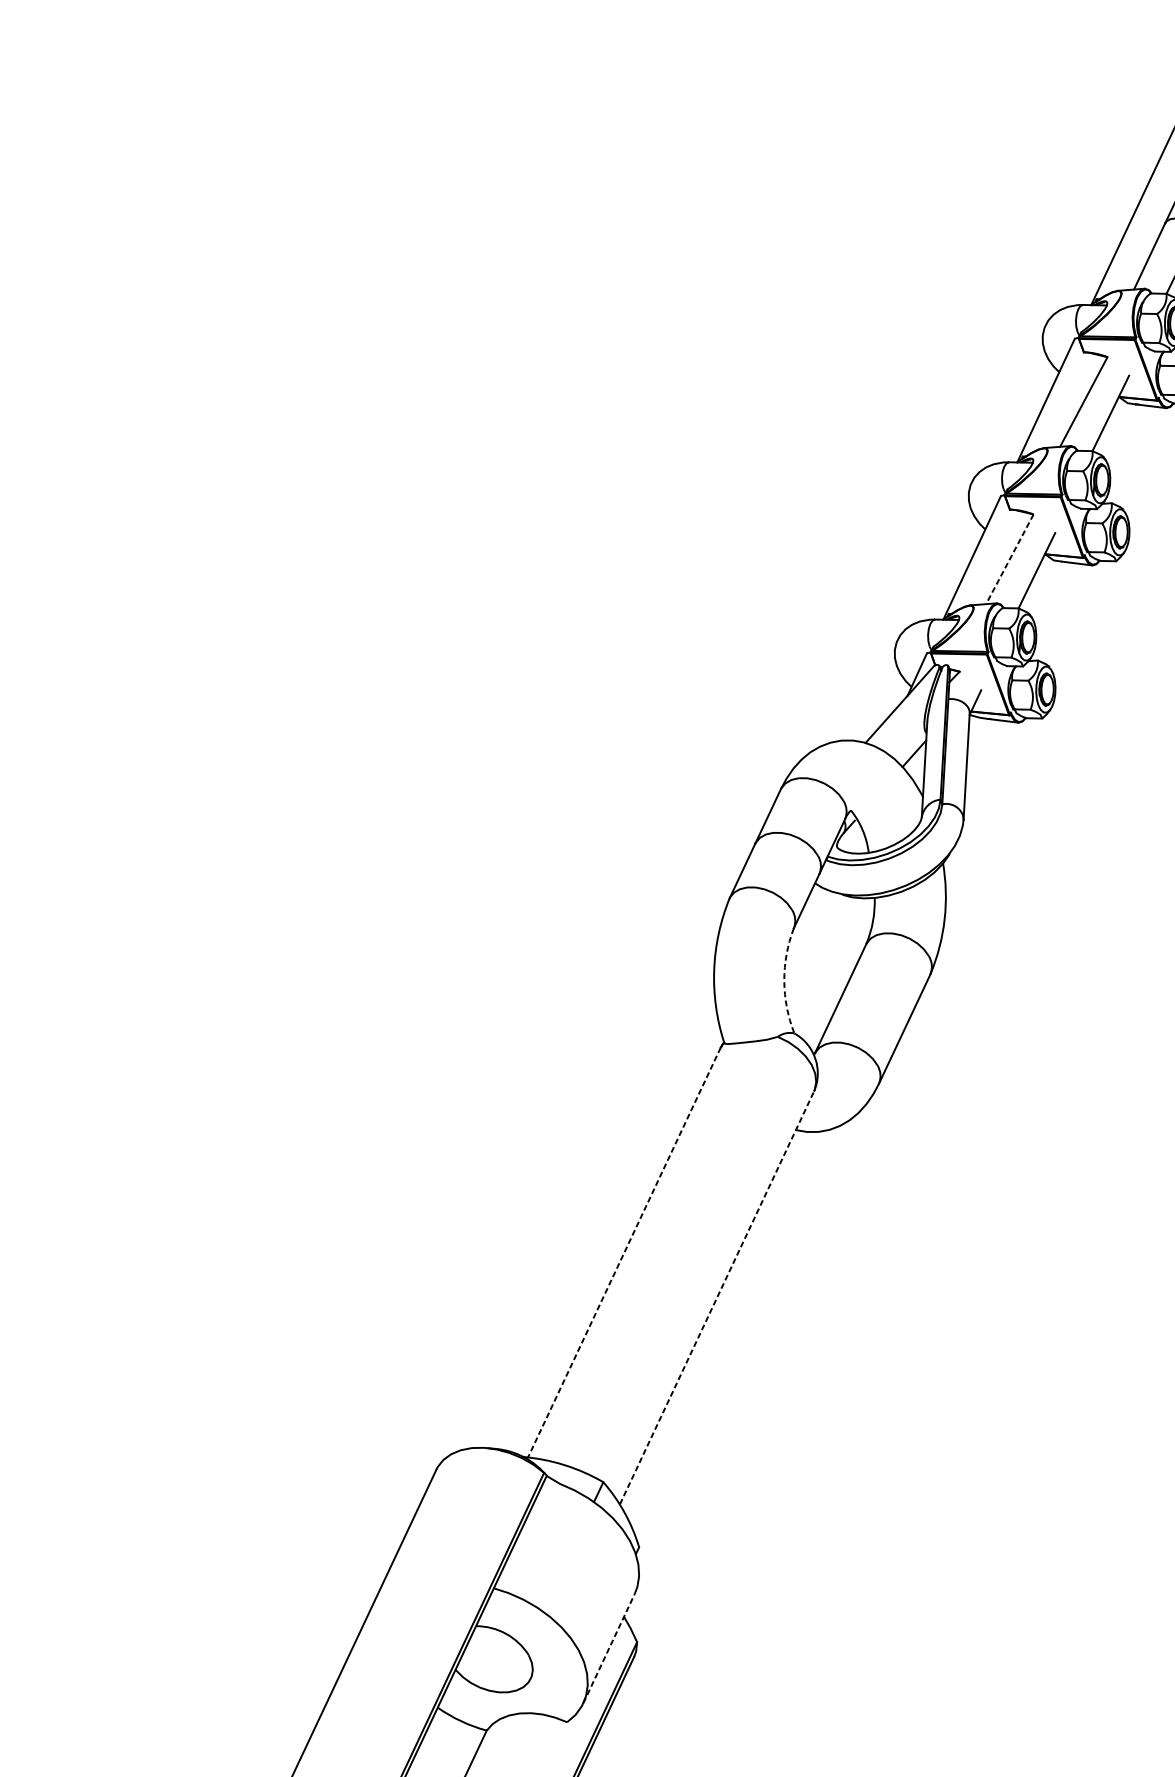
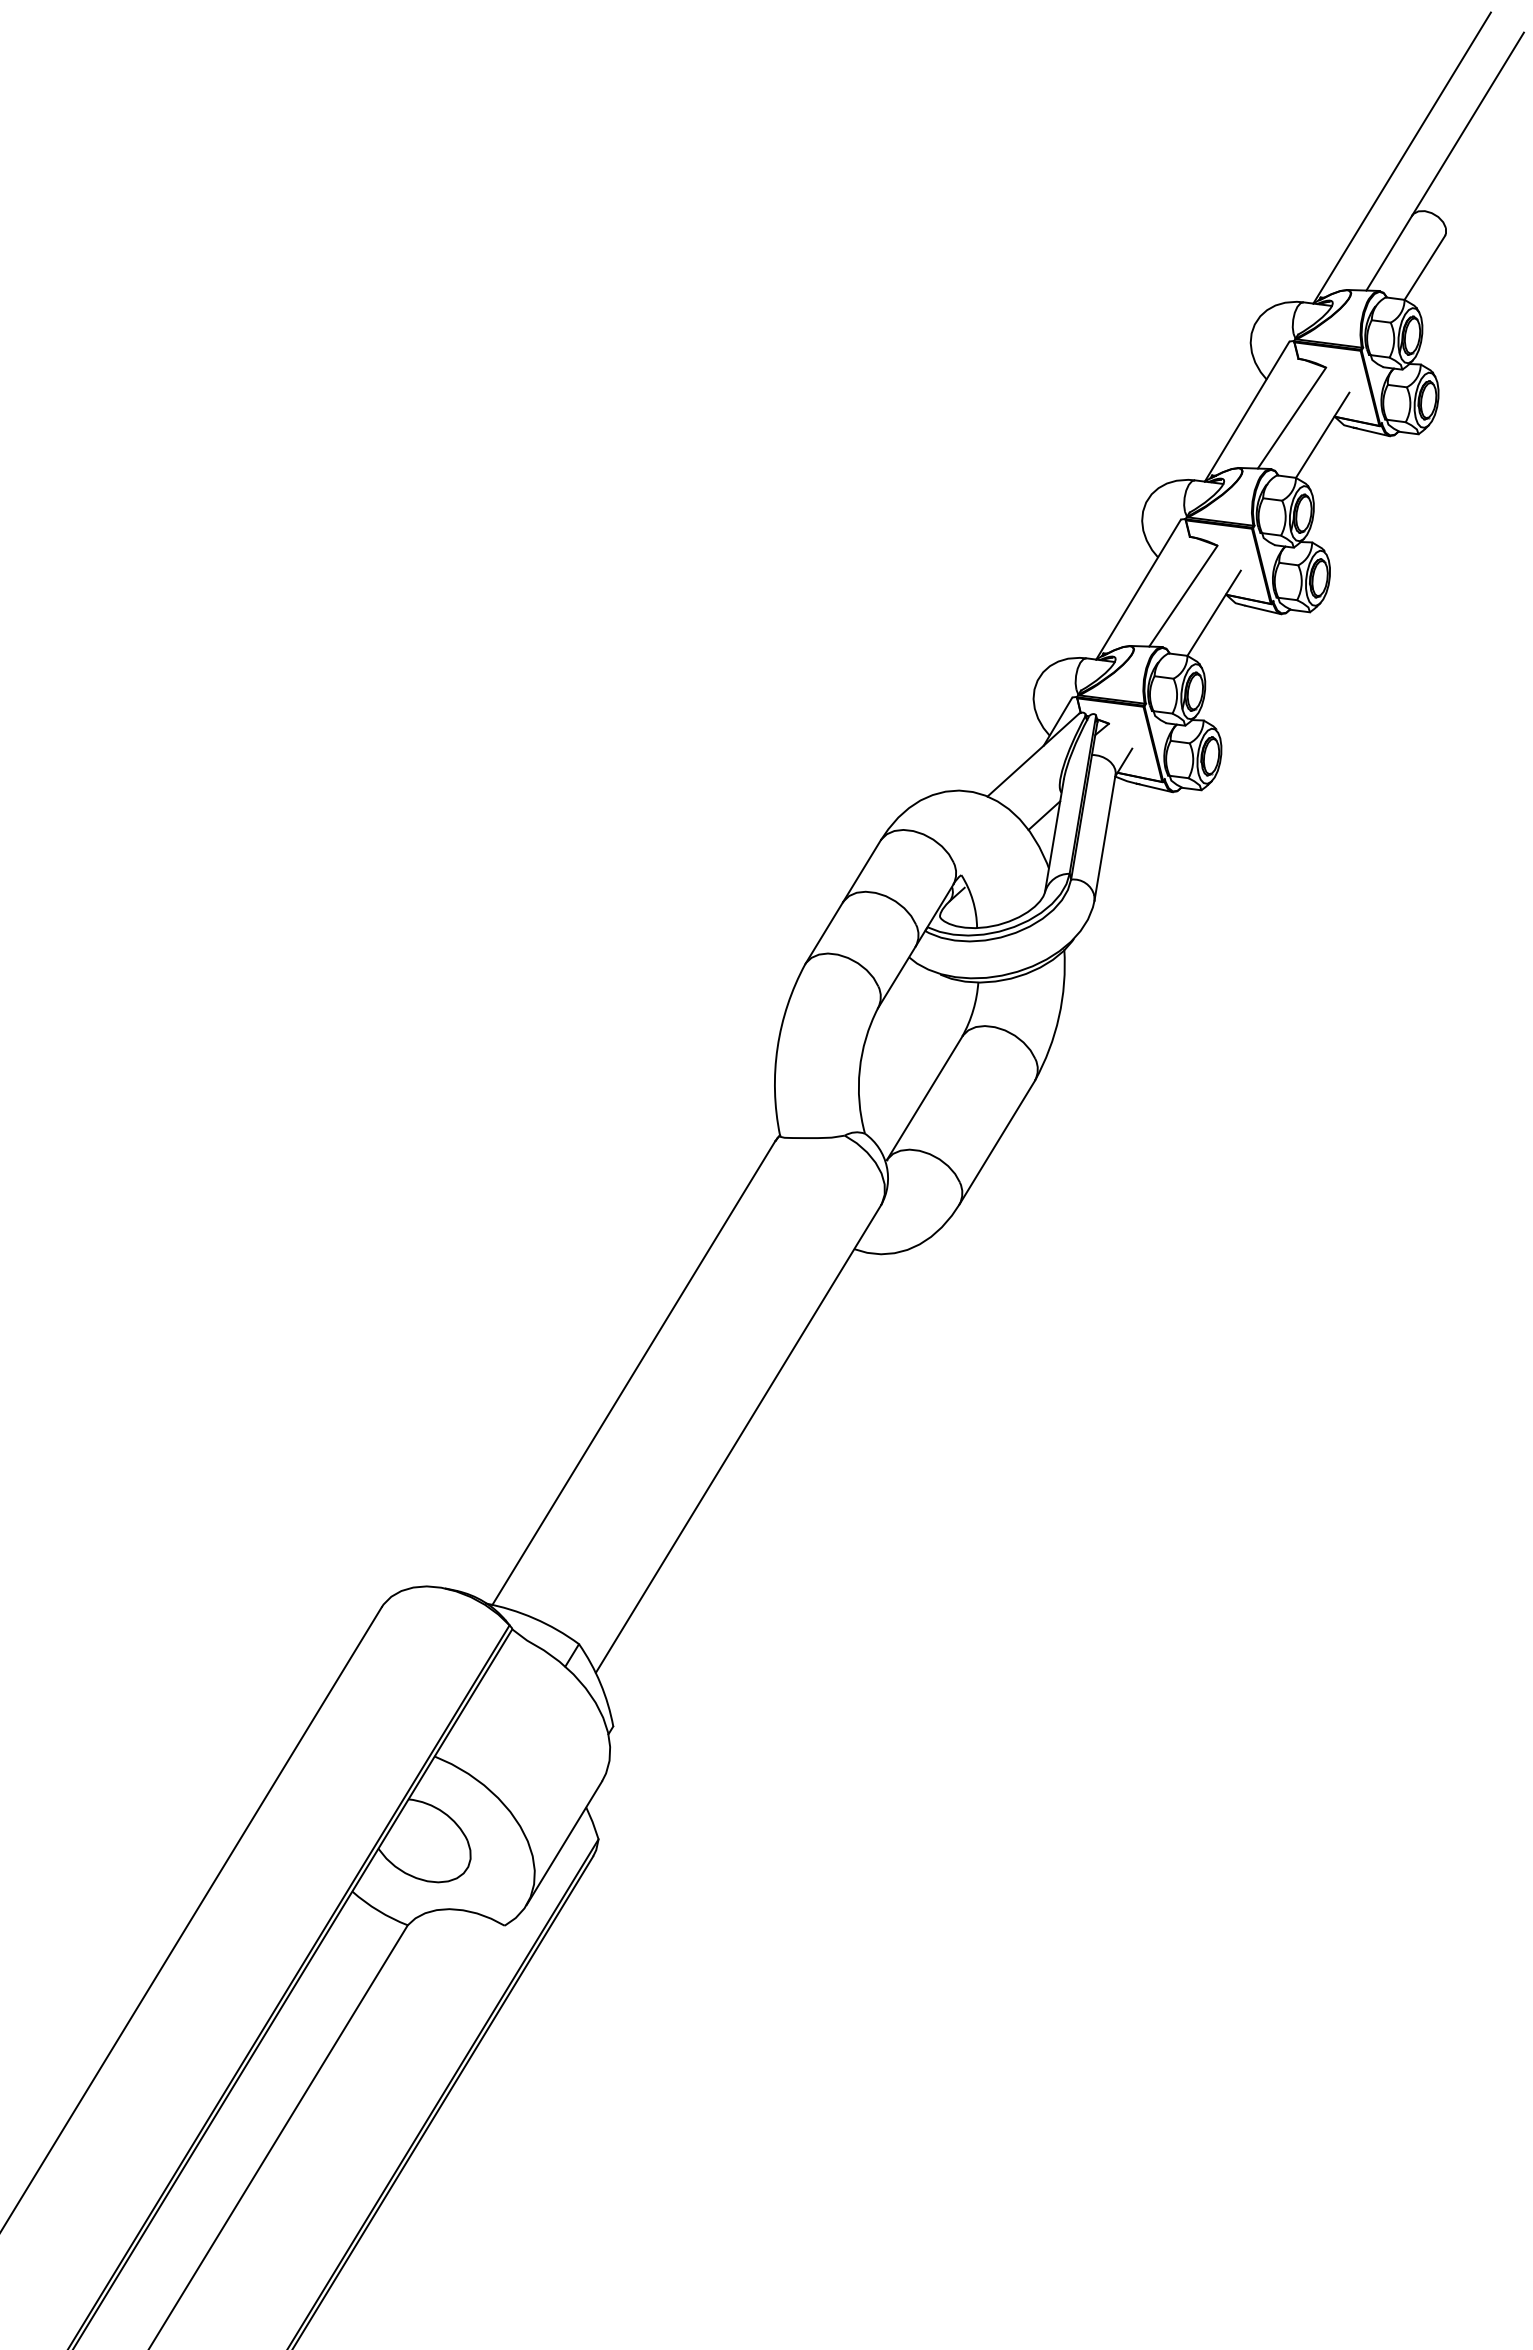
line: (1009, 559) -> (1183, 596), dashed -> solid
arc: (784, 980) -> (859, 1069), dashed -> solid
line: (624, 1253) -> (633, 1373), dashed -> solid
line: (717, 1298) -> (738, 1439), dashed -> solid
line: (609, 1647) -> (564, 1842), dashed -> solid

